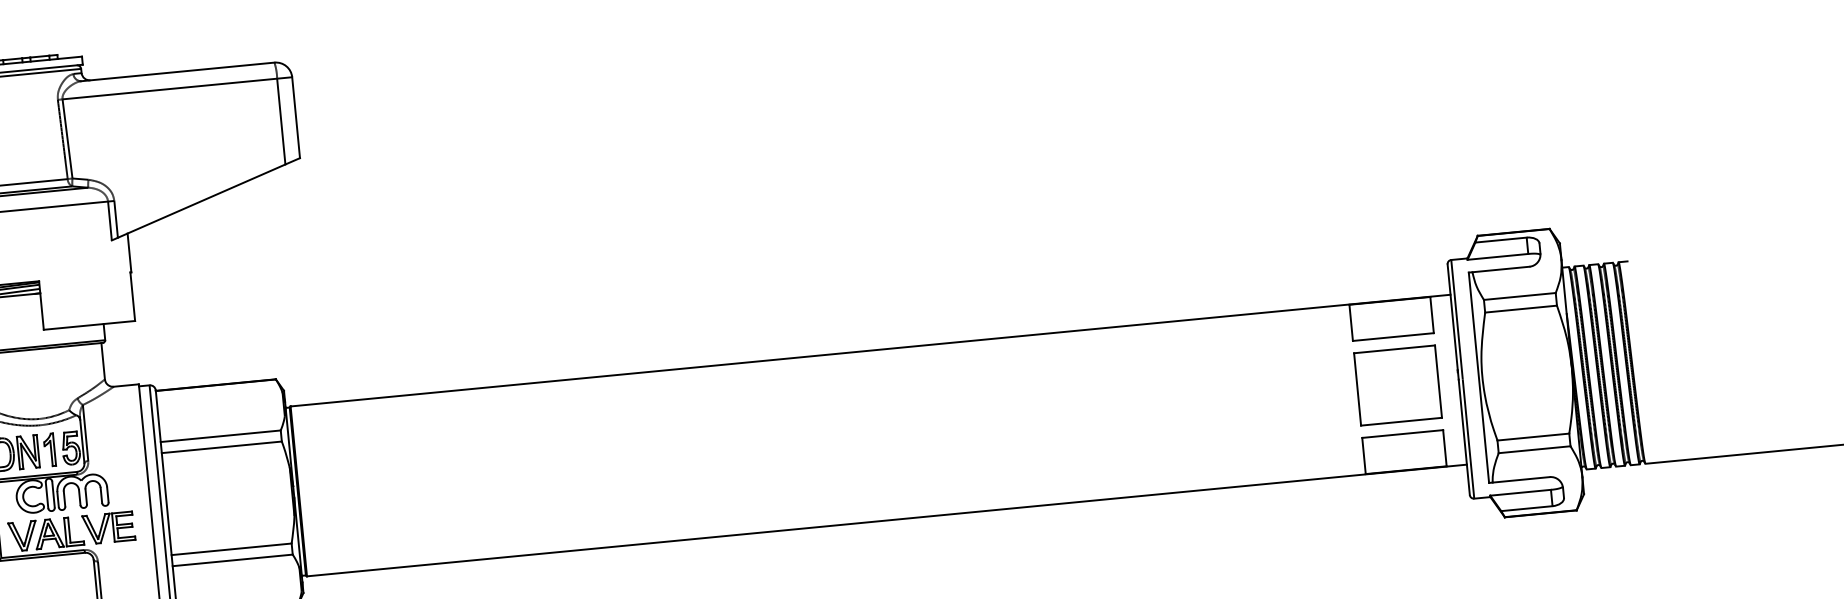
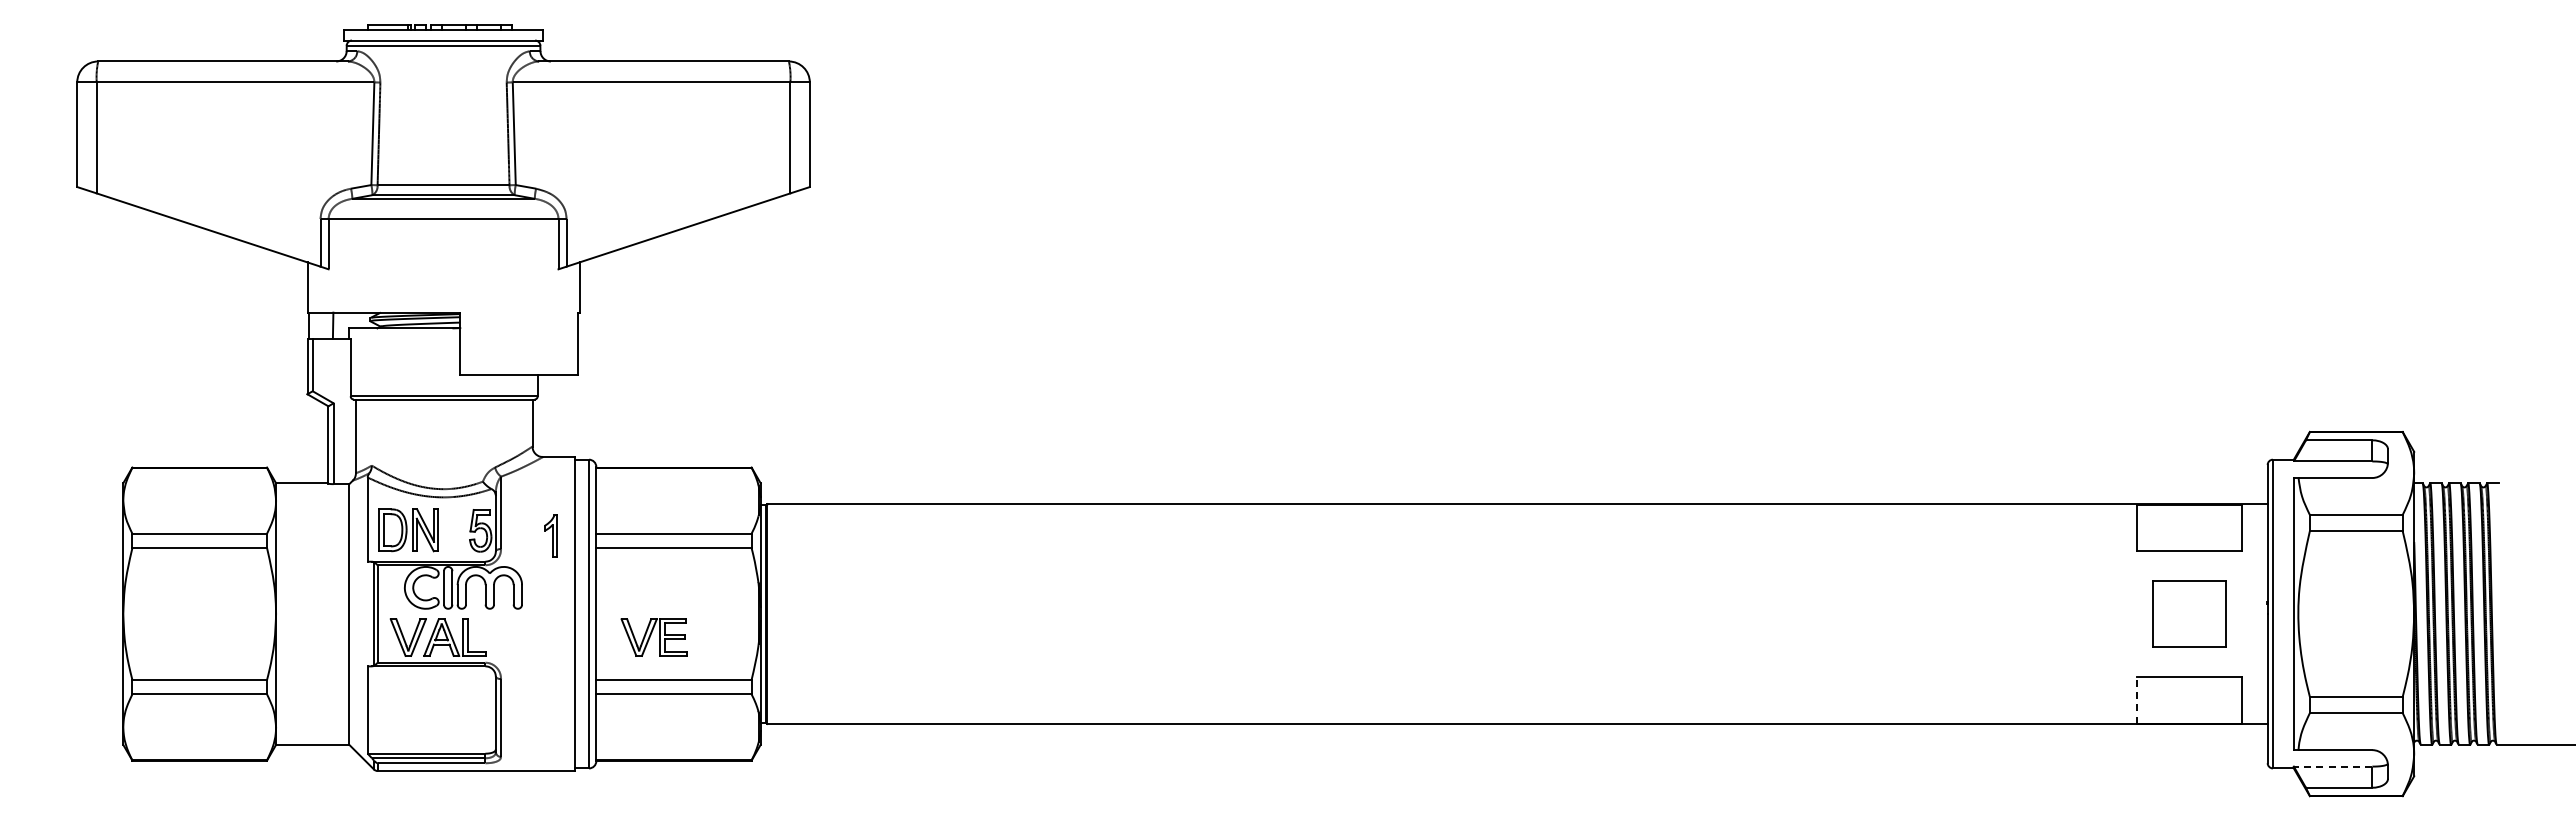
part: (1398, 385) -> (2189, 613), size x0.7
part: (49, 449) -> (550, 535), moved
line: (1363, 455) -> (2136, 699), solid -> dashed
line: (1520, 492) -> (2332, 766), solid -> dashed
part: (108, 528) -> (653, 637), moved

